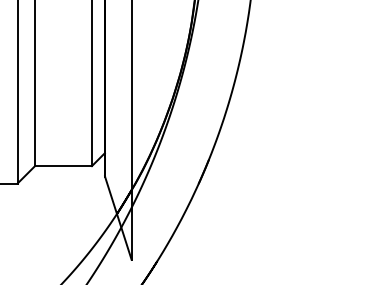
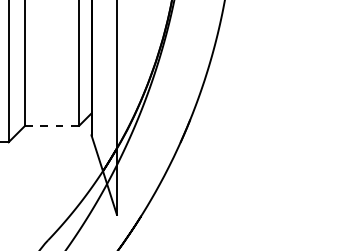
line: (63, 166) -> (52, 126), solid -> dashed

